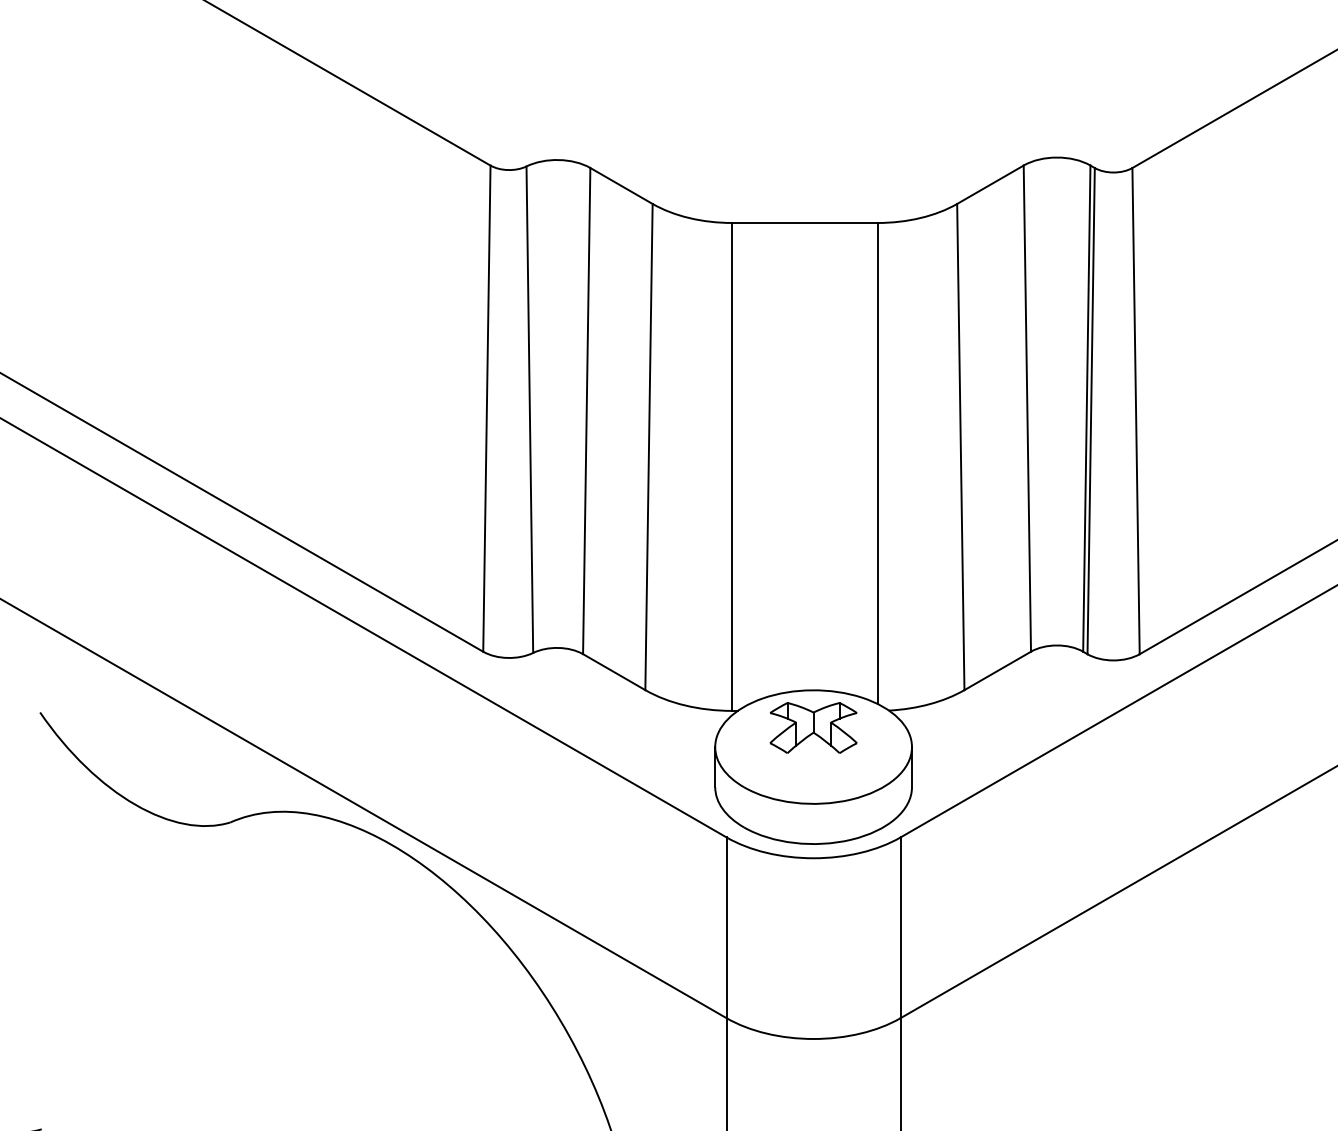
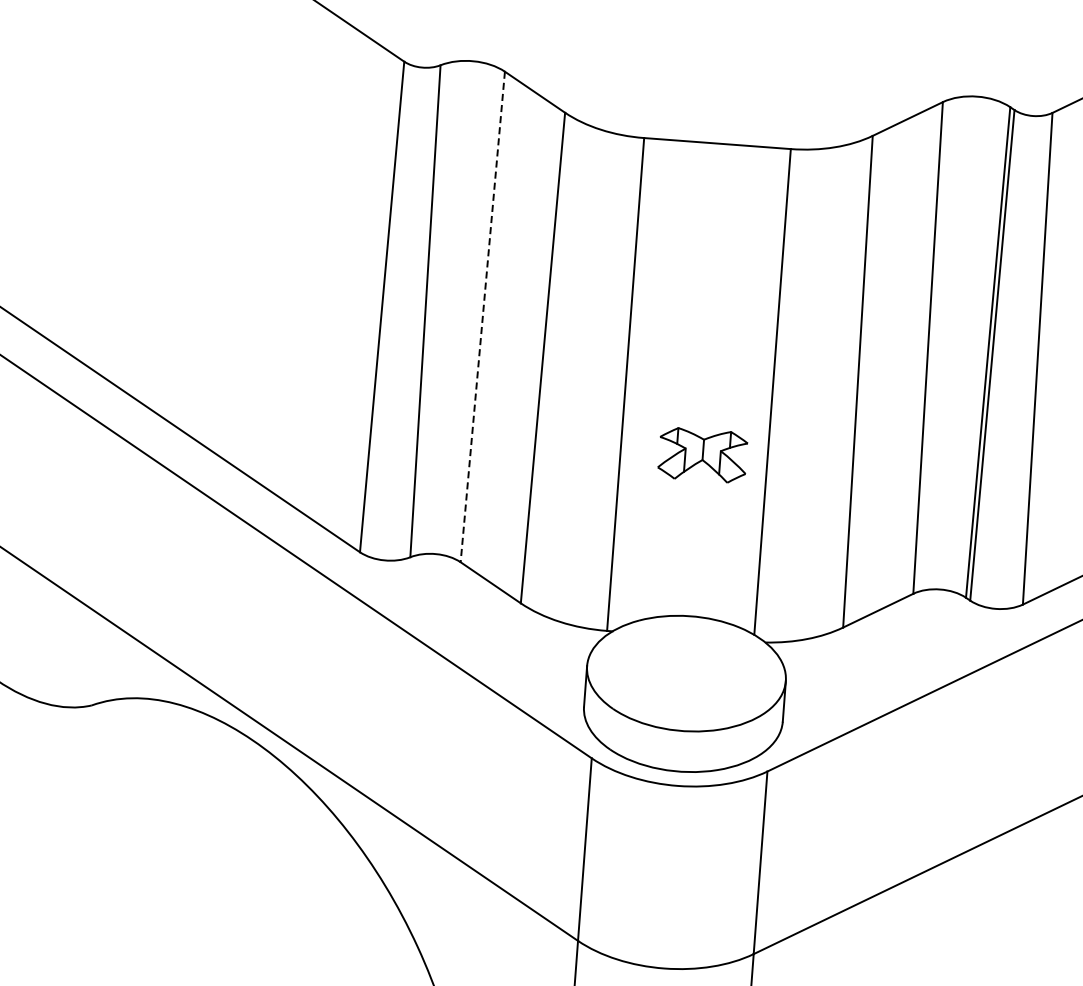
line: (586, 411) -> (482, 317), solid -> dashed
part: (813, 727) -> (702, 454), moved

